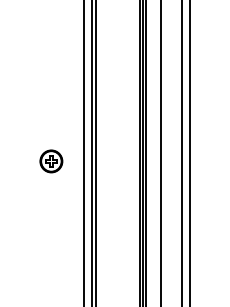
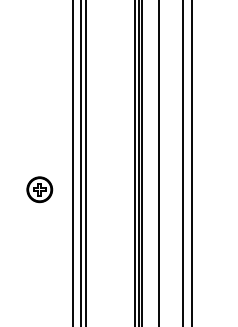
part: (51, 161) -> (39, 189), moved

